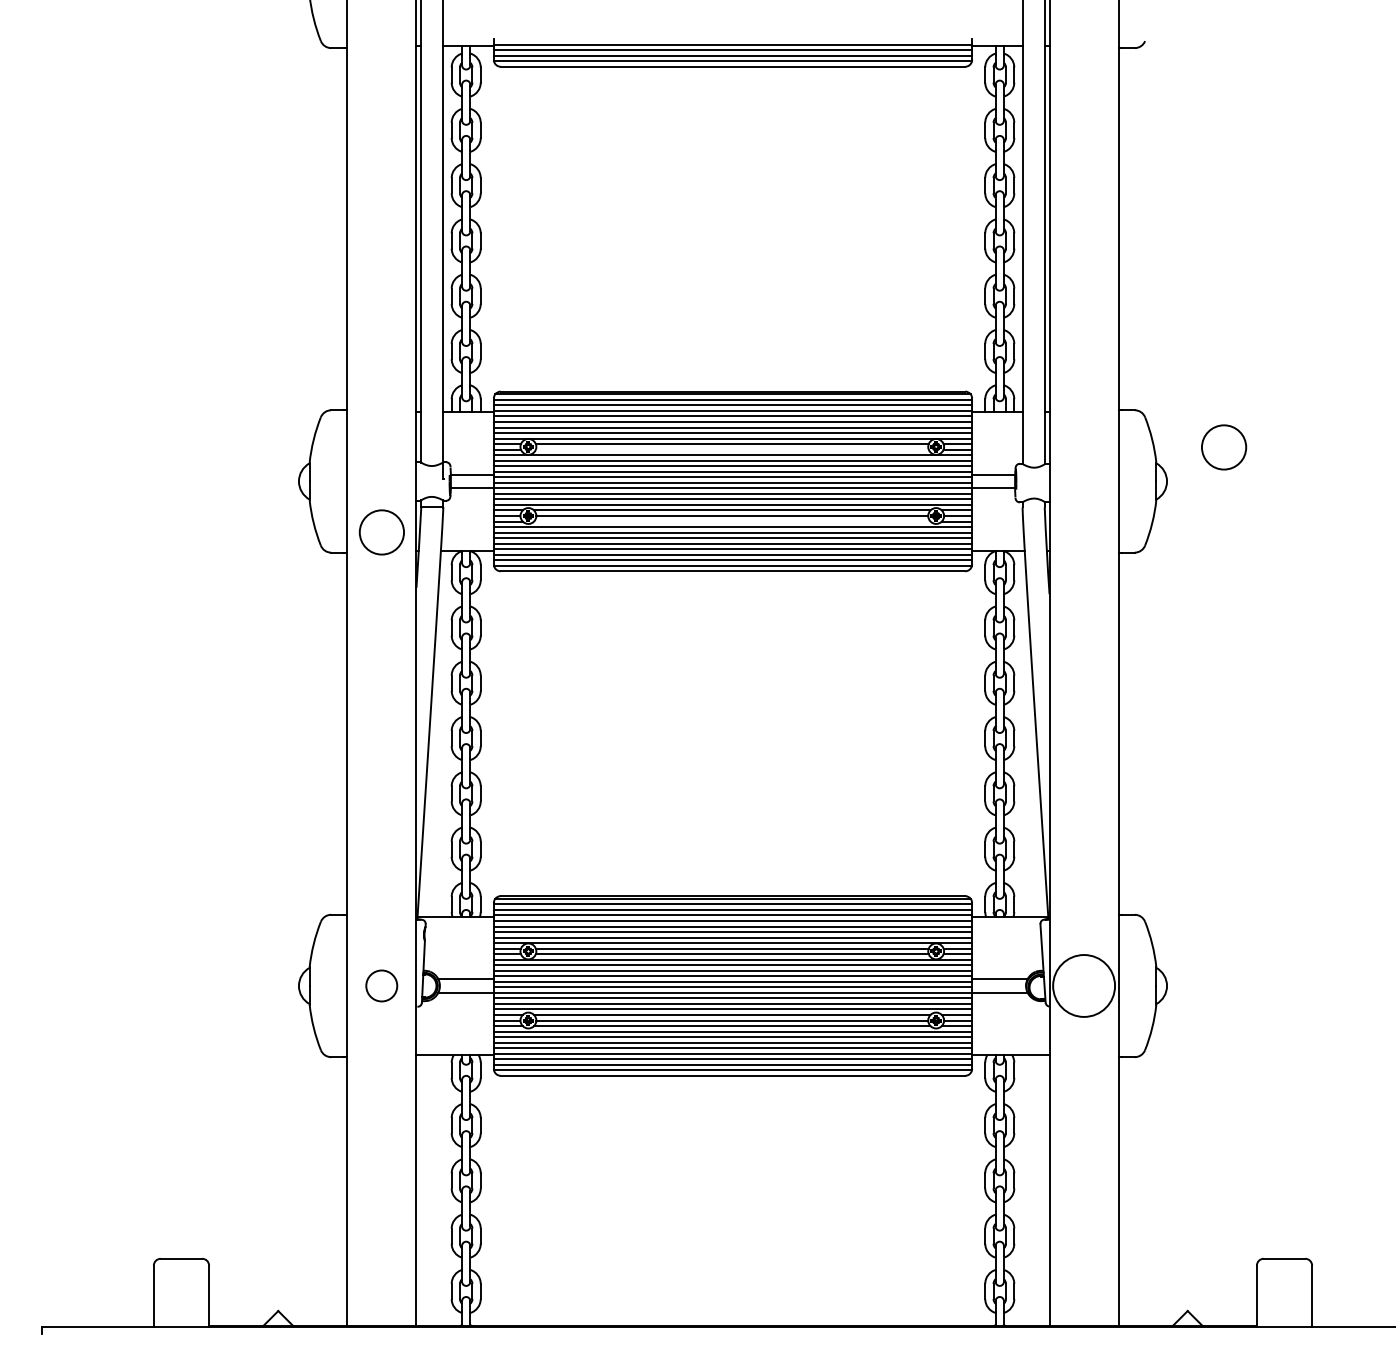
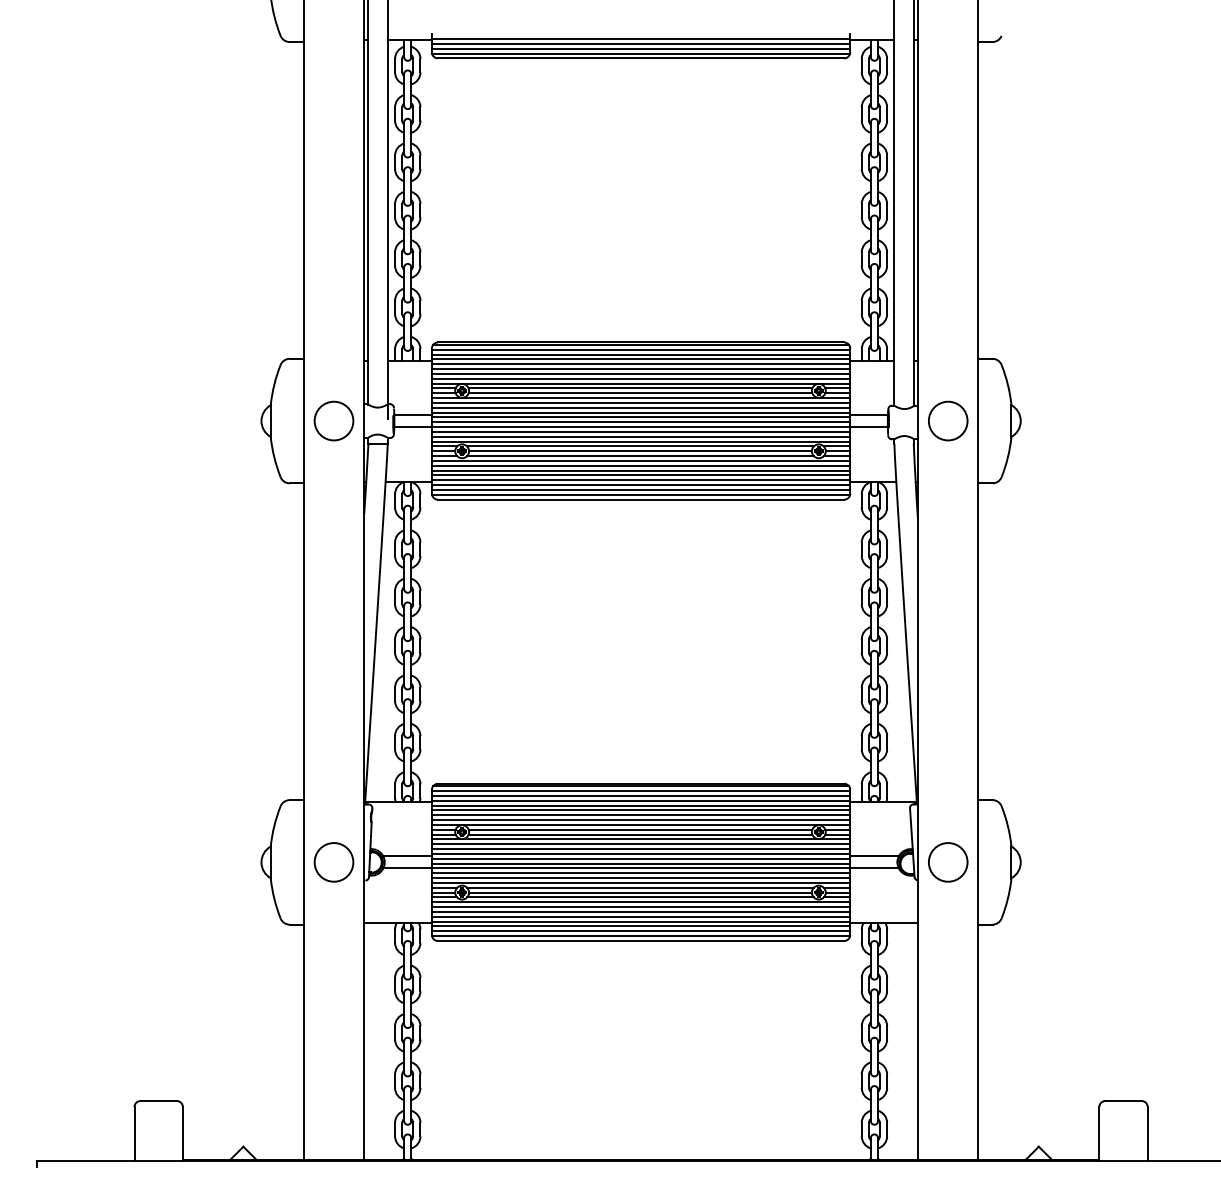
circle: (1224, 447) -> (948, 421), moved
line: (731, 449) -> (639, 393), added
line: (732, 521) -> (640, 456), added
circle: (381, 532) -> (333, 421), moved
circle: (381, 985) -> (333, 861), size x1.43
circle: (1083, 985) -> (947, 861), size x0.71

